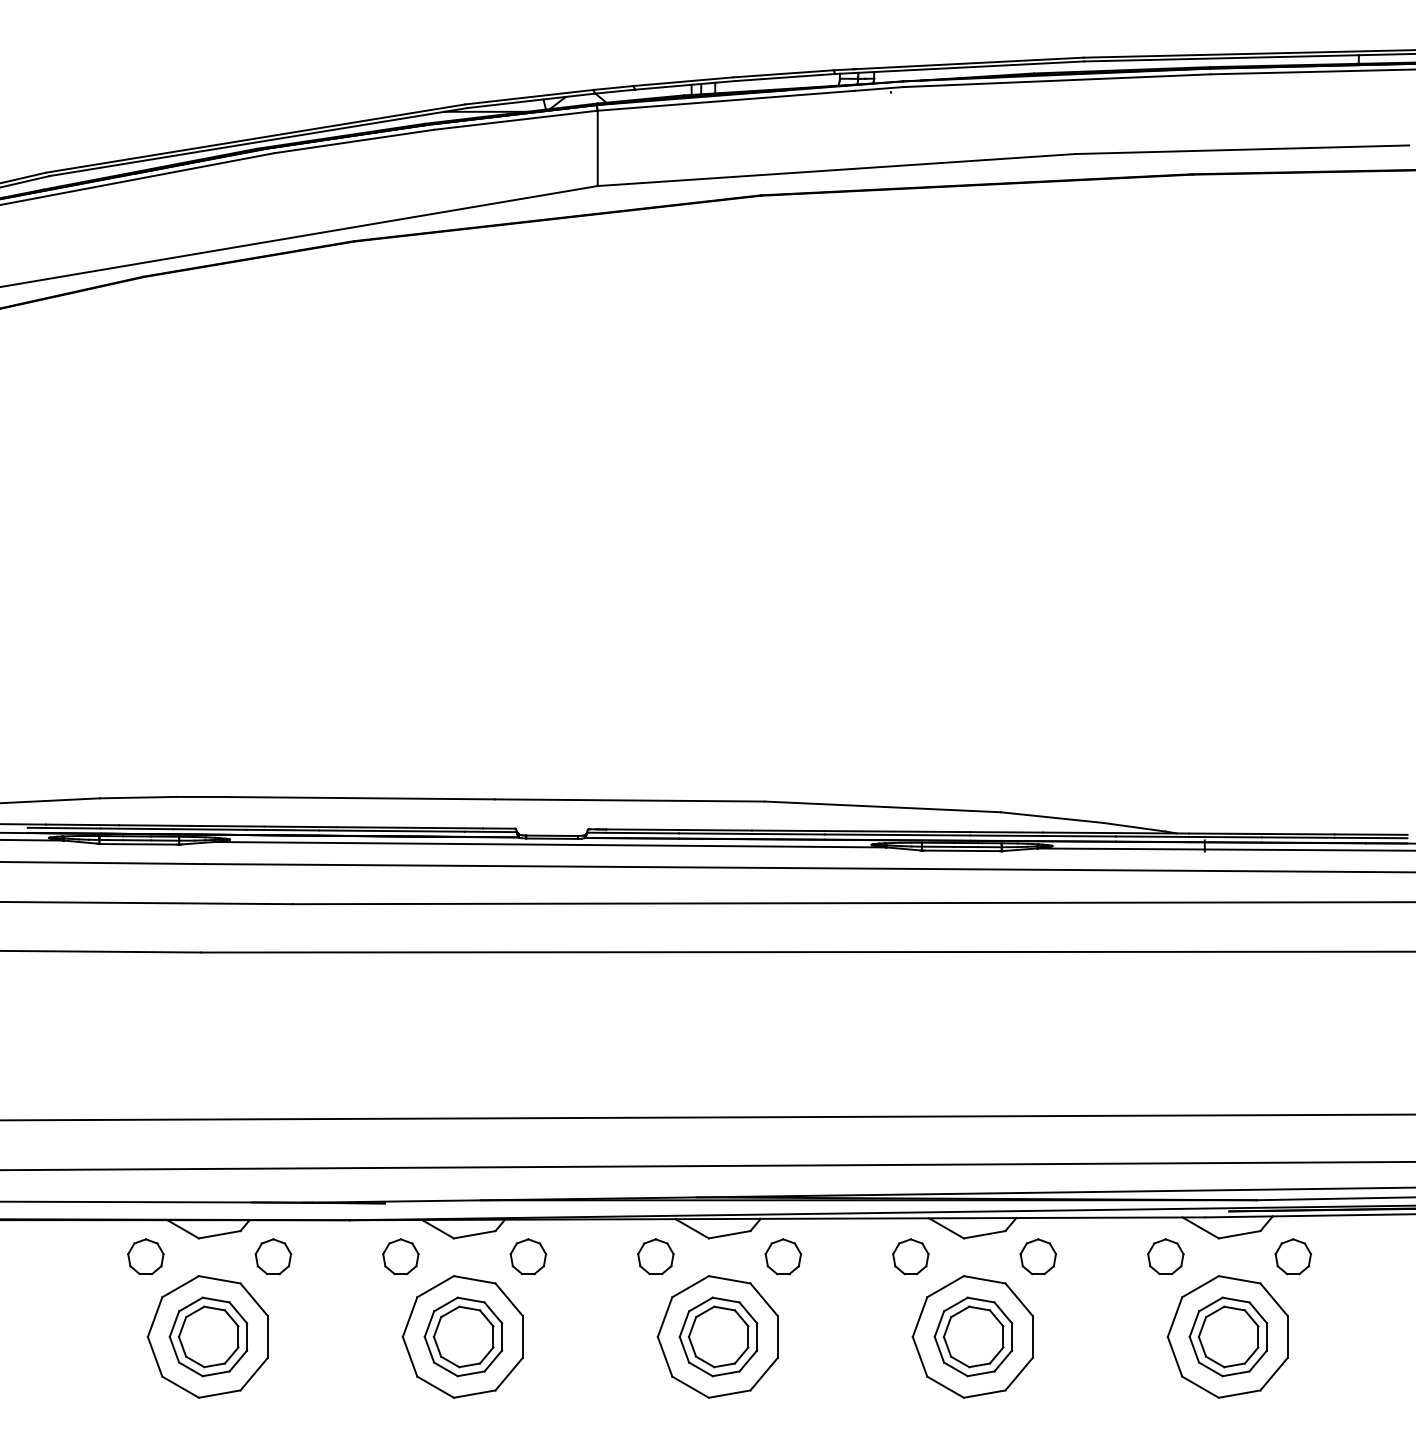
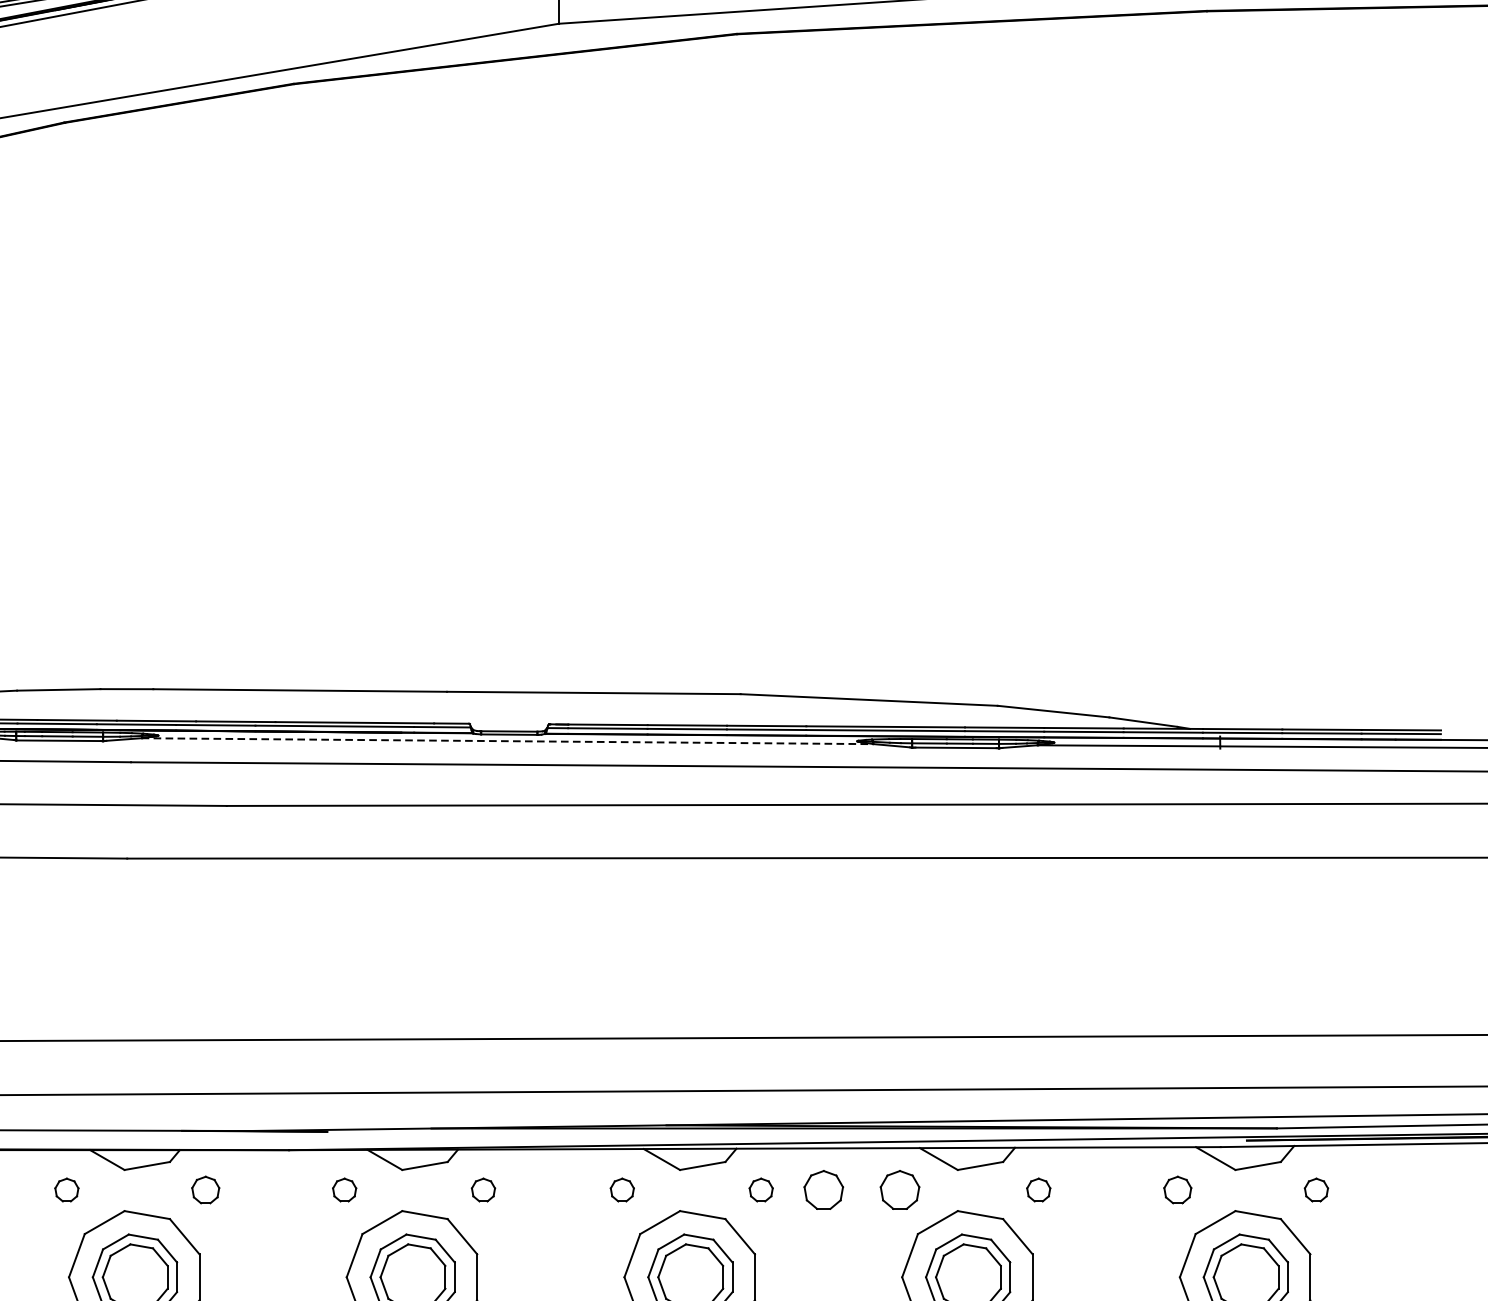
line: (551, 844) -> (508, 740), solid -> dashed
part: (145, 1256) -> (66, 1189), size x0.6
part: (273, 1256) -> (205, 1189), size x0.7
part: (400, 1256) -> (344, 1189), size x0.6
part: (528, 1256) -> (483, 1189), size x0.6
part: (655, 1256) -> (621, 1189), size x0.6
part: (783, 1256) -> (761, 1189), size x0.6
part: (840, 1256) -> (823, 1189), added
part: (1037, 1256) -> (1037, 1189), size x0.6
part: (1165, 1256) -> (1177, 1189), size x0.7
part: (1292, 1256) -> (1315, 1189), size x0.6

